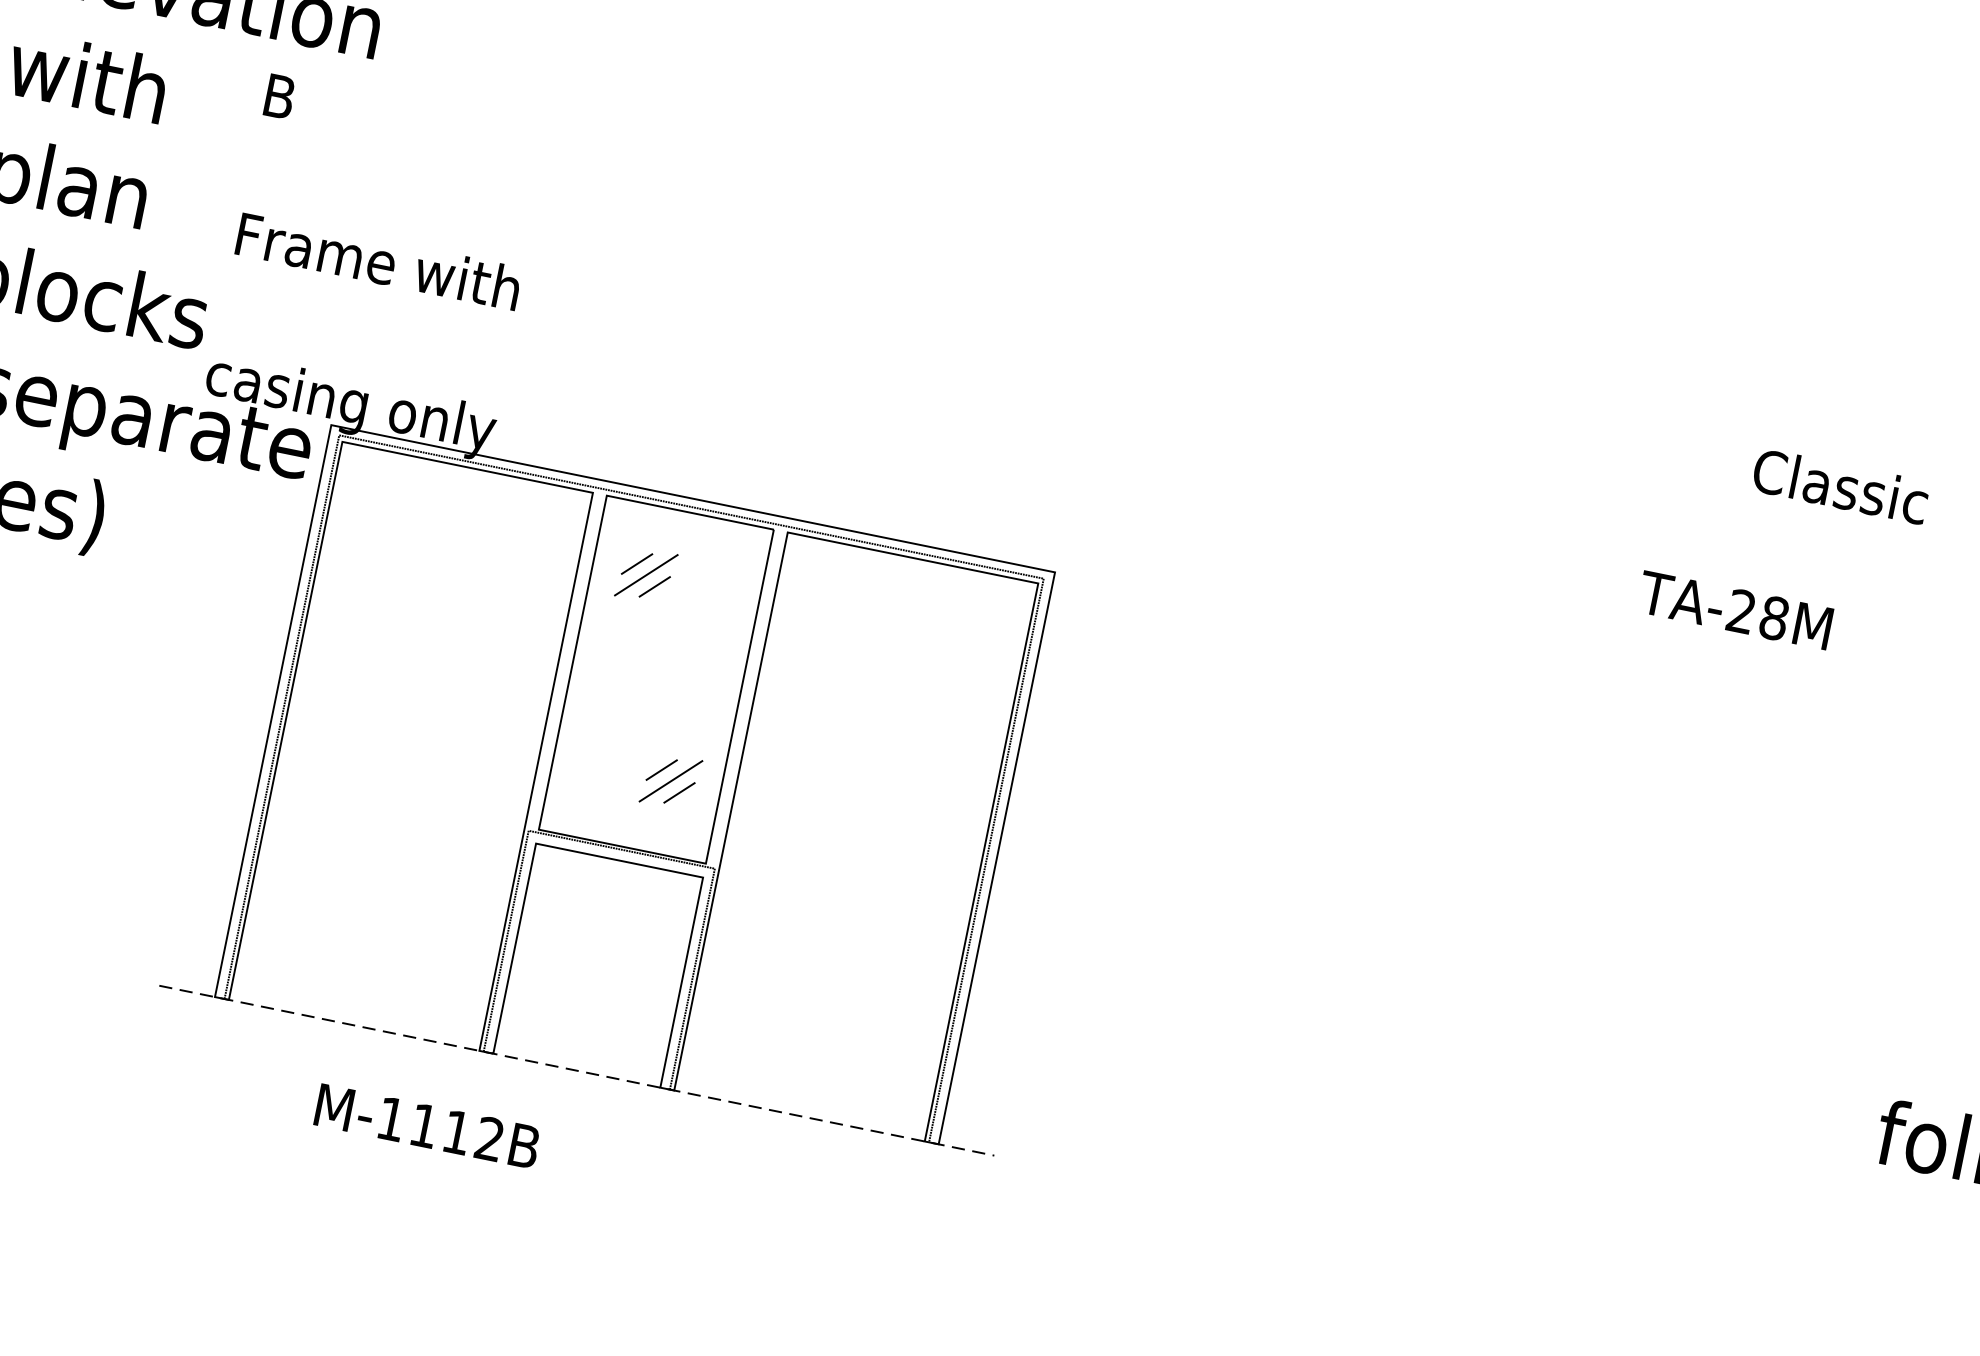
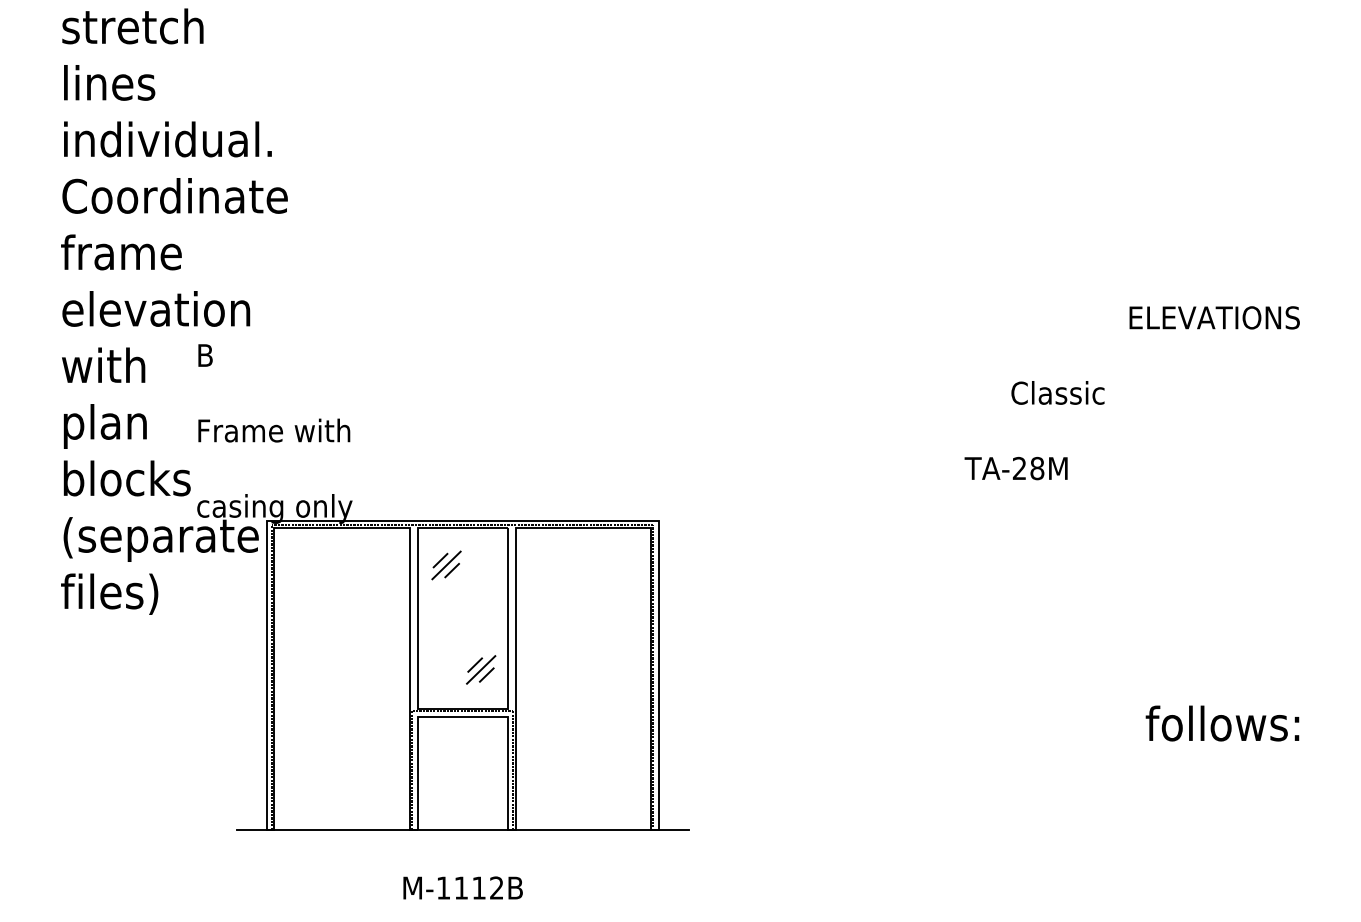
line: (576, 1070) -> (462, 830), dashed -> solid
text: (426, 1125) -> (462, 887), moved

